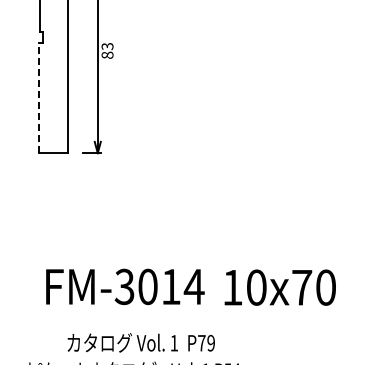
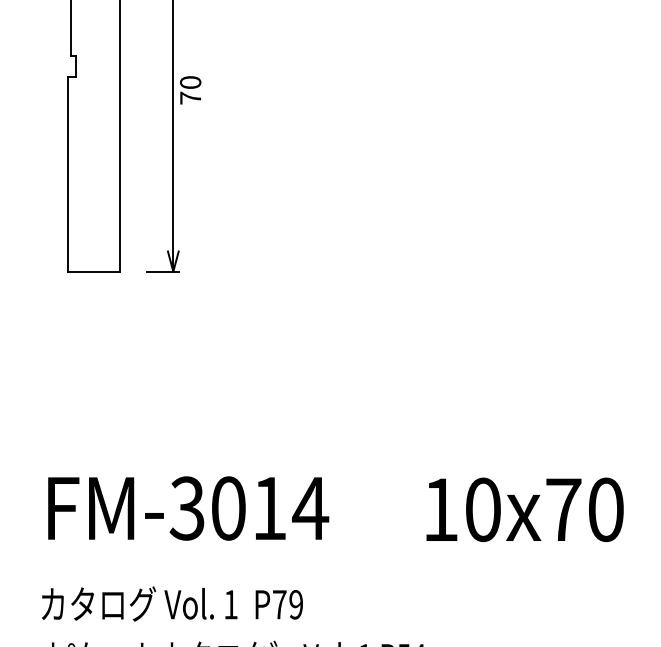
text: (107, 50) -> (190, 89), 83 -> 70
line: (38, 98) -> (68, 174), dashed -> solid
text: (125, 286) -> (188, 507), moved
text: (279, 287) -> (523, 509), moved
text: (140, 342) -> (171, 603), moved

